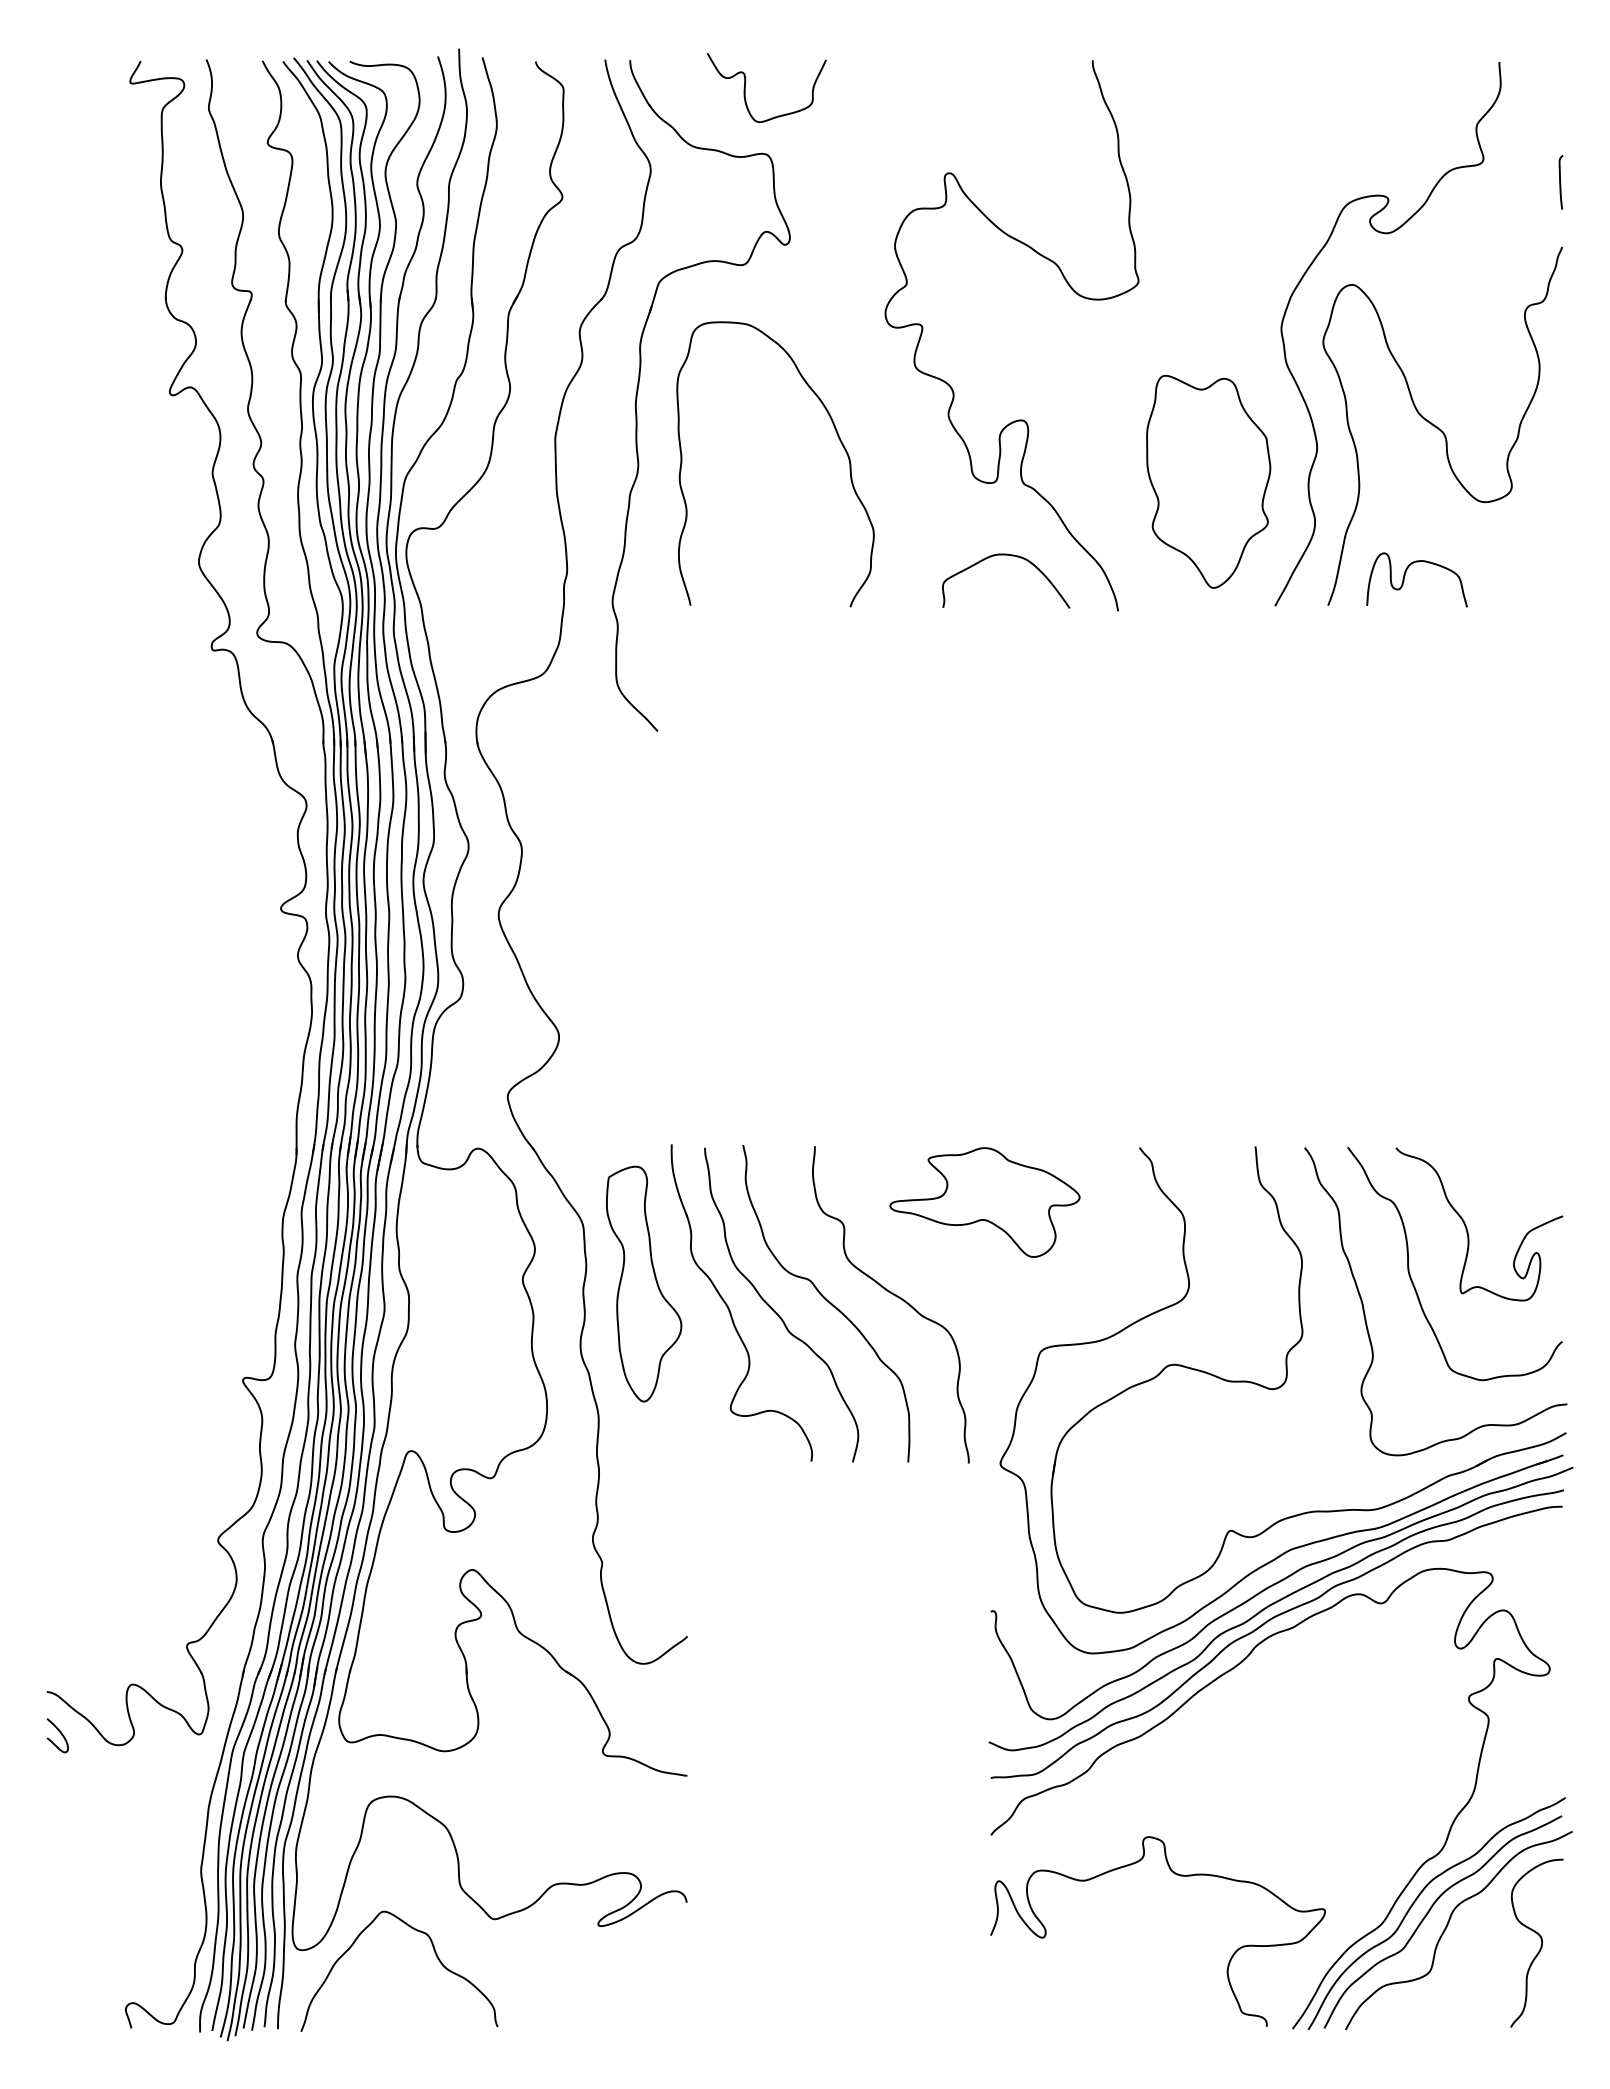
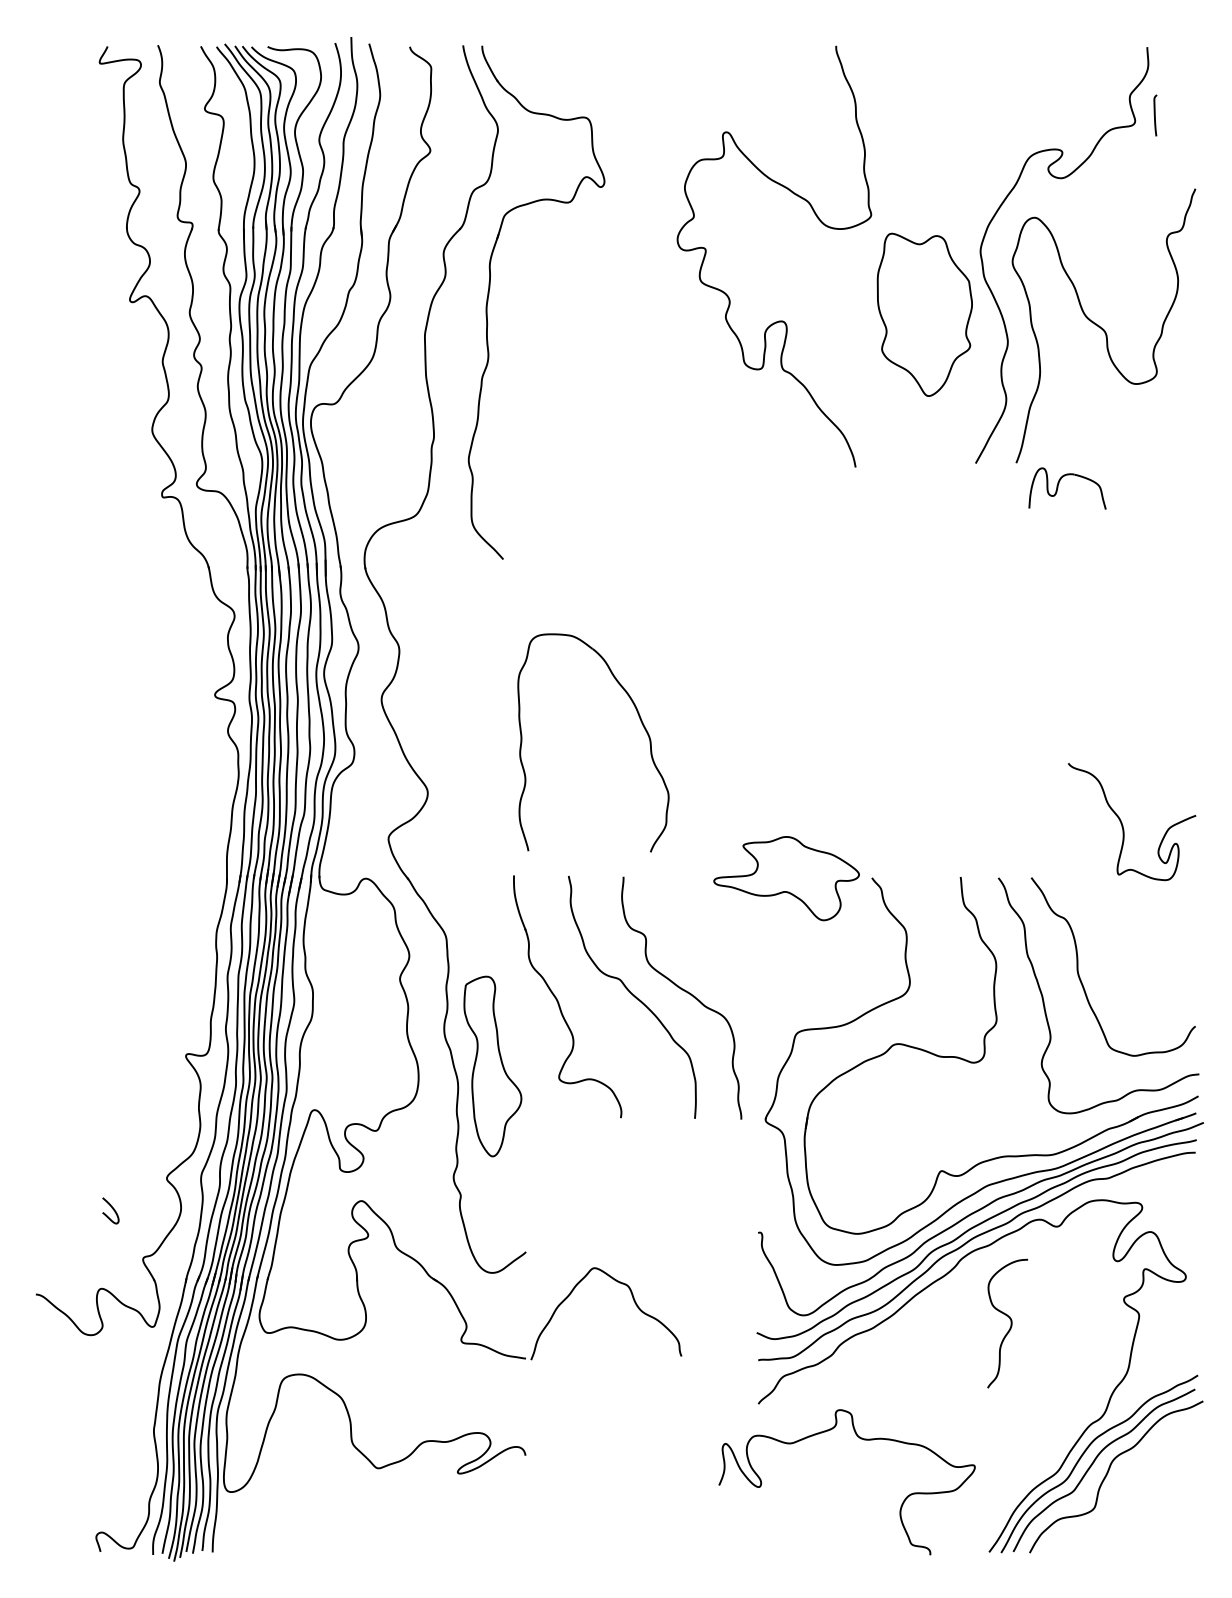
curve: (745, 88) -> (570, 67), removed
curve: (1560, 182) -> (1155, 115), moved
part: (836, 434) -> (640, 720), moved
part: (1208, 481) -> (924, 314), moved
curve: (1011, 556) -> (774, 425), removed
part: (1405, 576) -> (1058, 486), moved
part: (984, 1202) -> (786, 878), moved
curve: (1467, 1228) -> (1122, 825), moved
part: (644, 1283) -> (493, 1066), moved
curve: (775, 1310) -> (593, 1002), removed
curve: (59, 1732) -> (112, 1208), moved
curve: (1177, 1875) -> (862, 1439), moved
curve: (1540, 1939) -> (1010, 1320), moved
curve: (435, 1955) -> (633, 1301), moved

